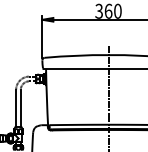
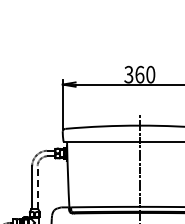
line: (20, 108) -> (37, 187), solid -> dashed

